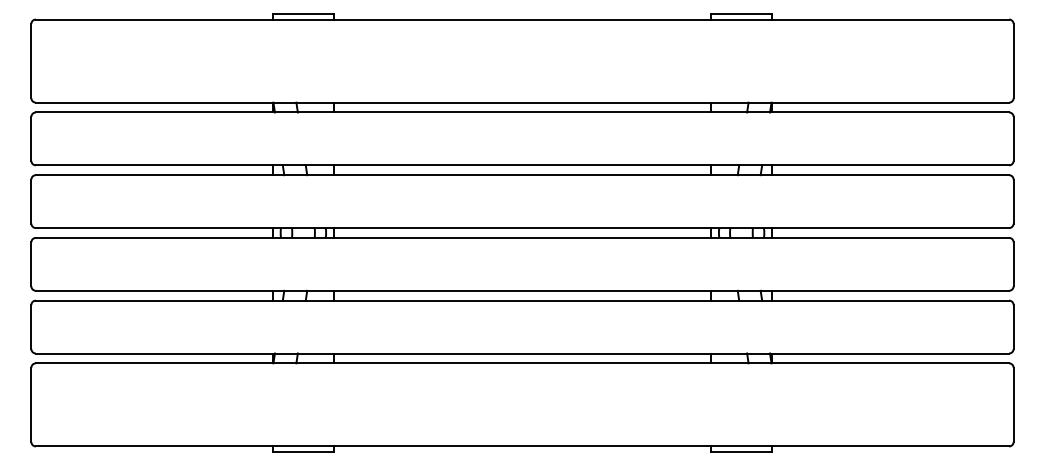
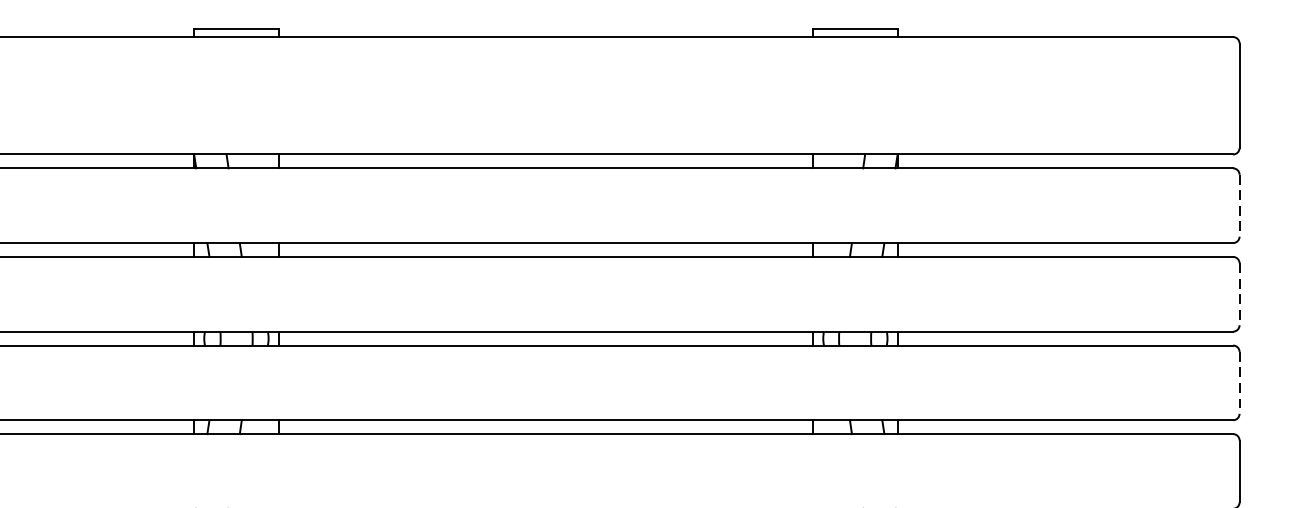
line: (1013, 138) -> (1239, 205), solid -> dashed
line: (1013, 201) -> (1239, 294), solid -> dashed
line: (1013, 264) -> (1239, 383), solid -> dashed

